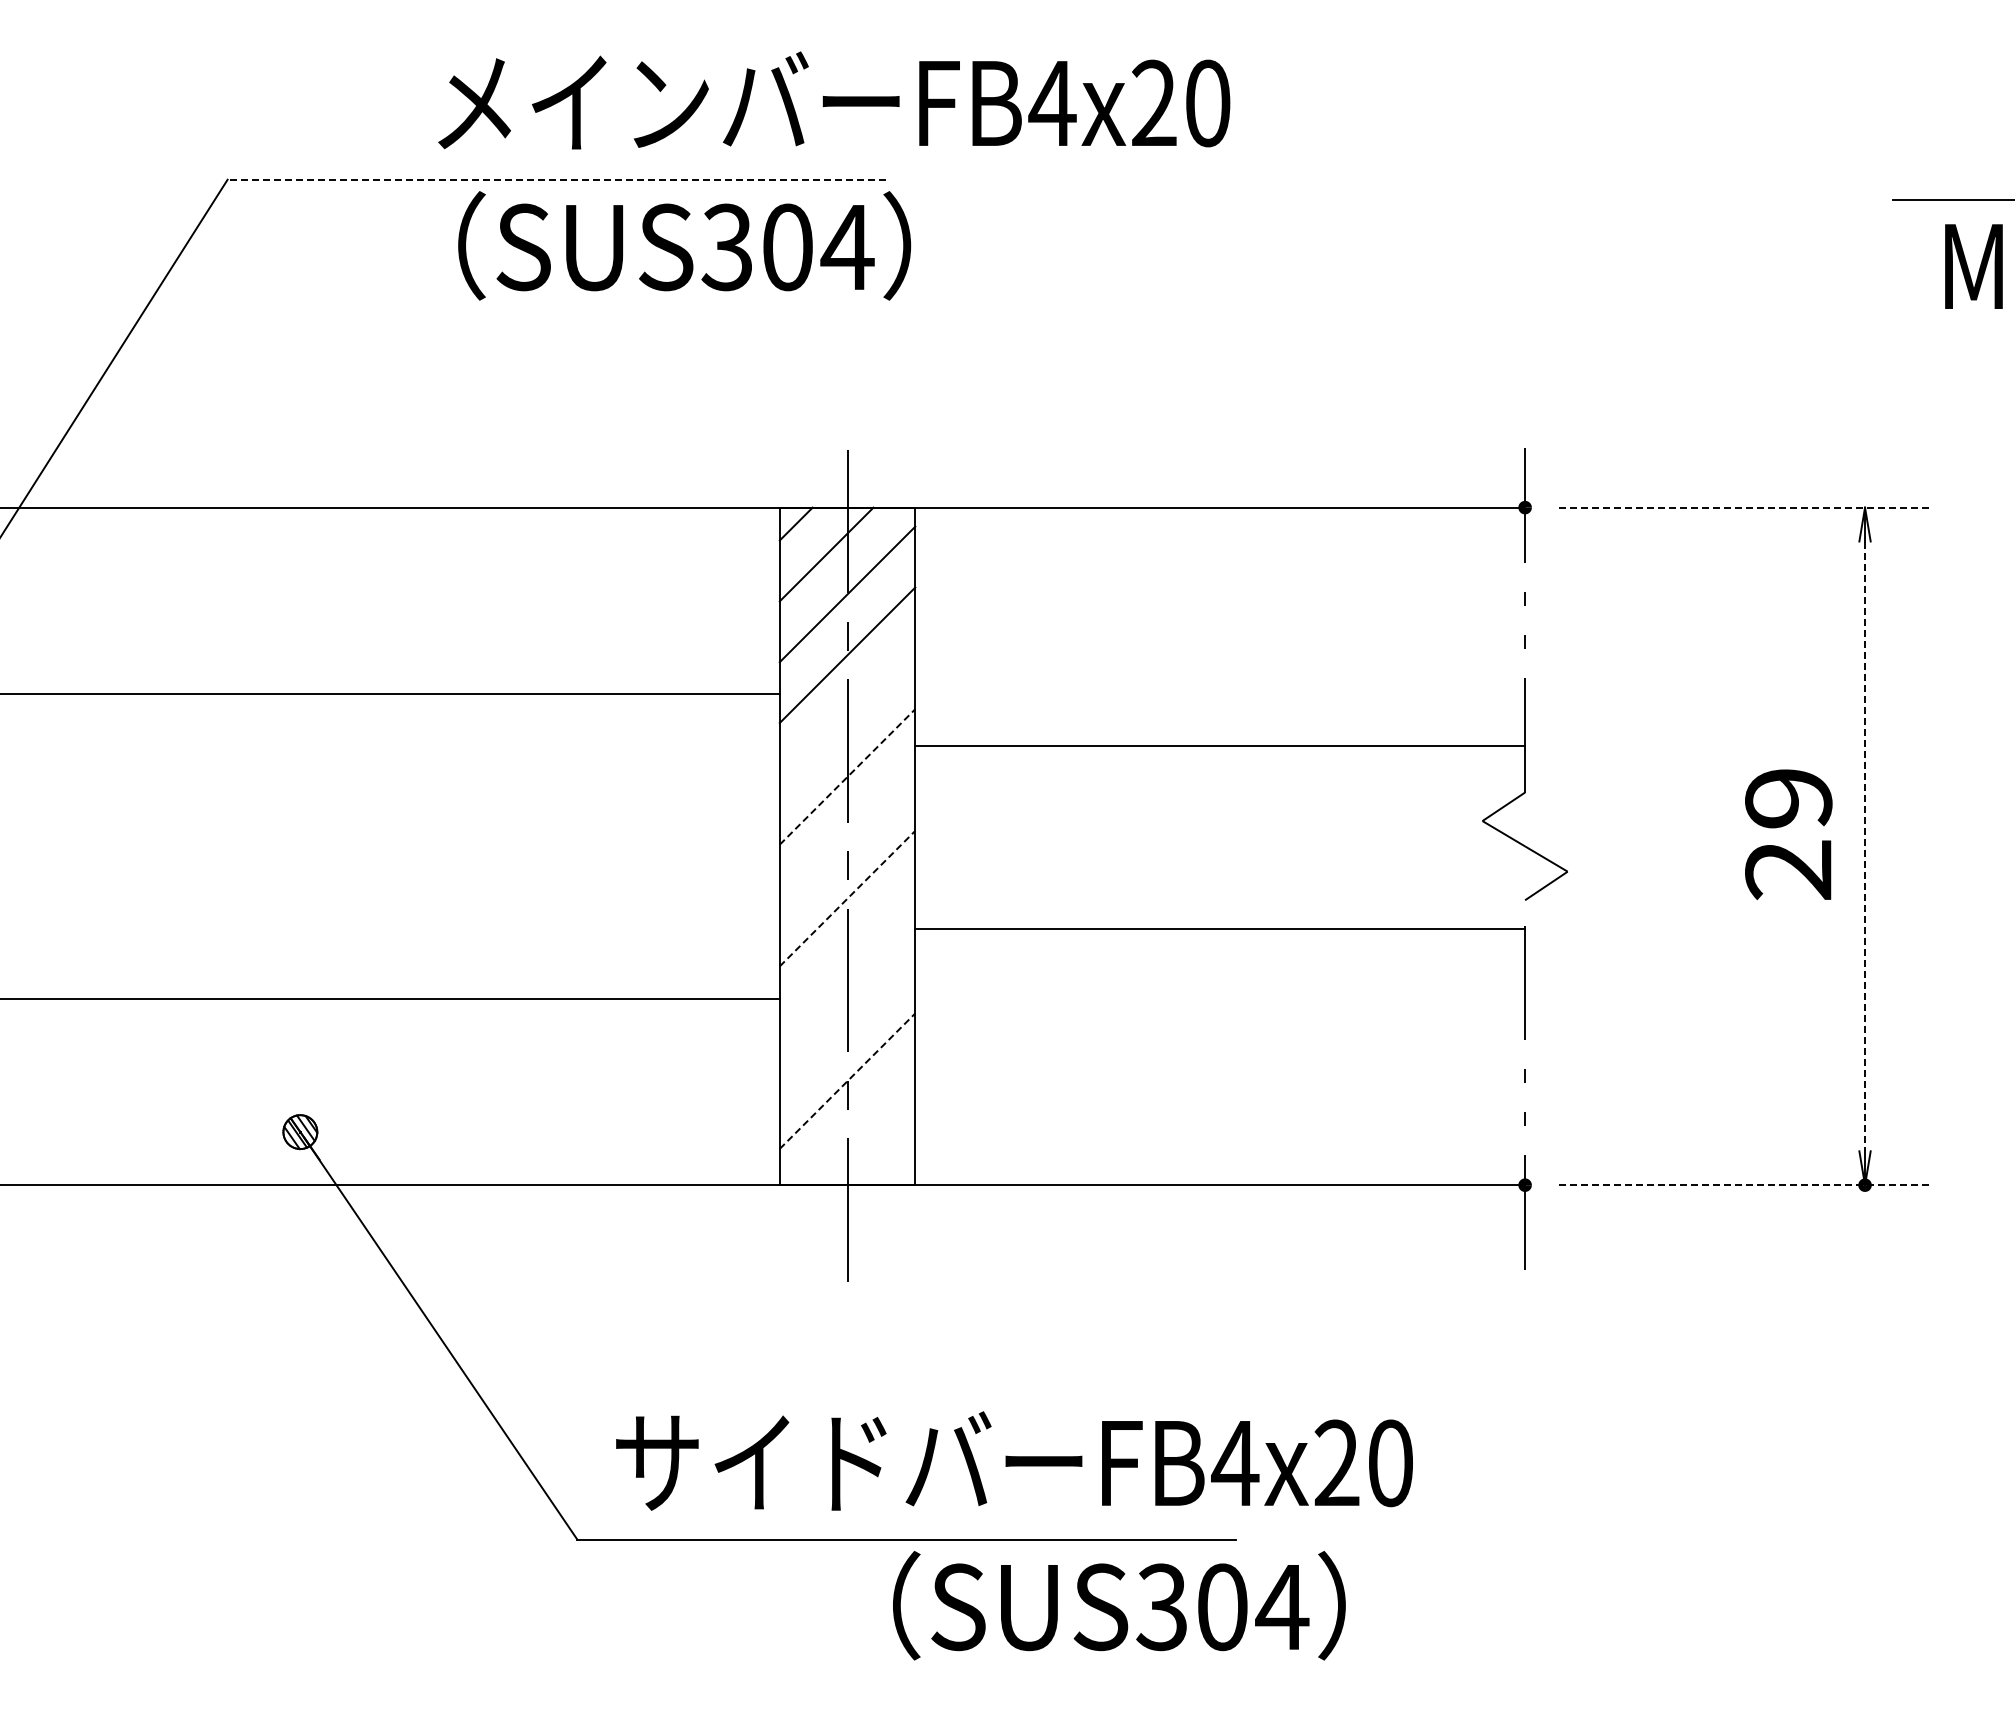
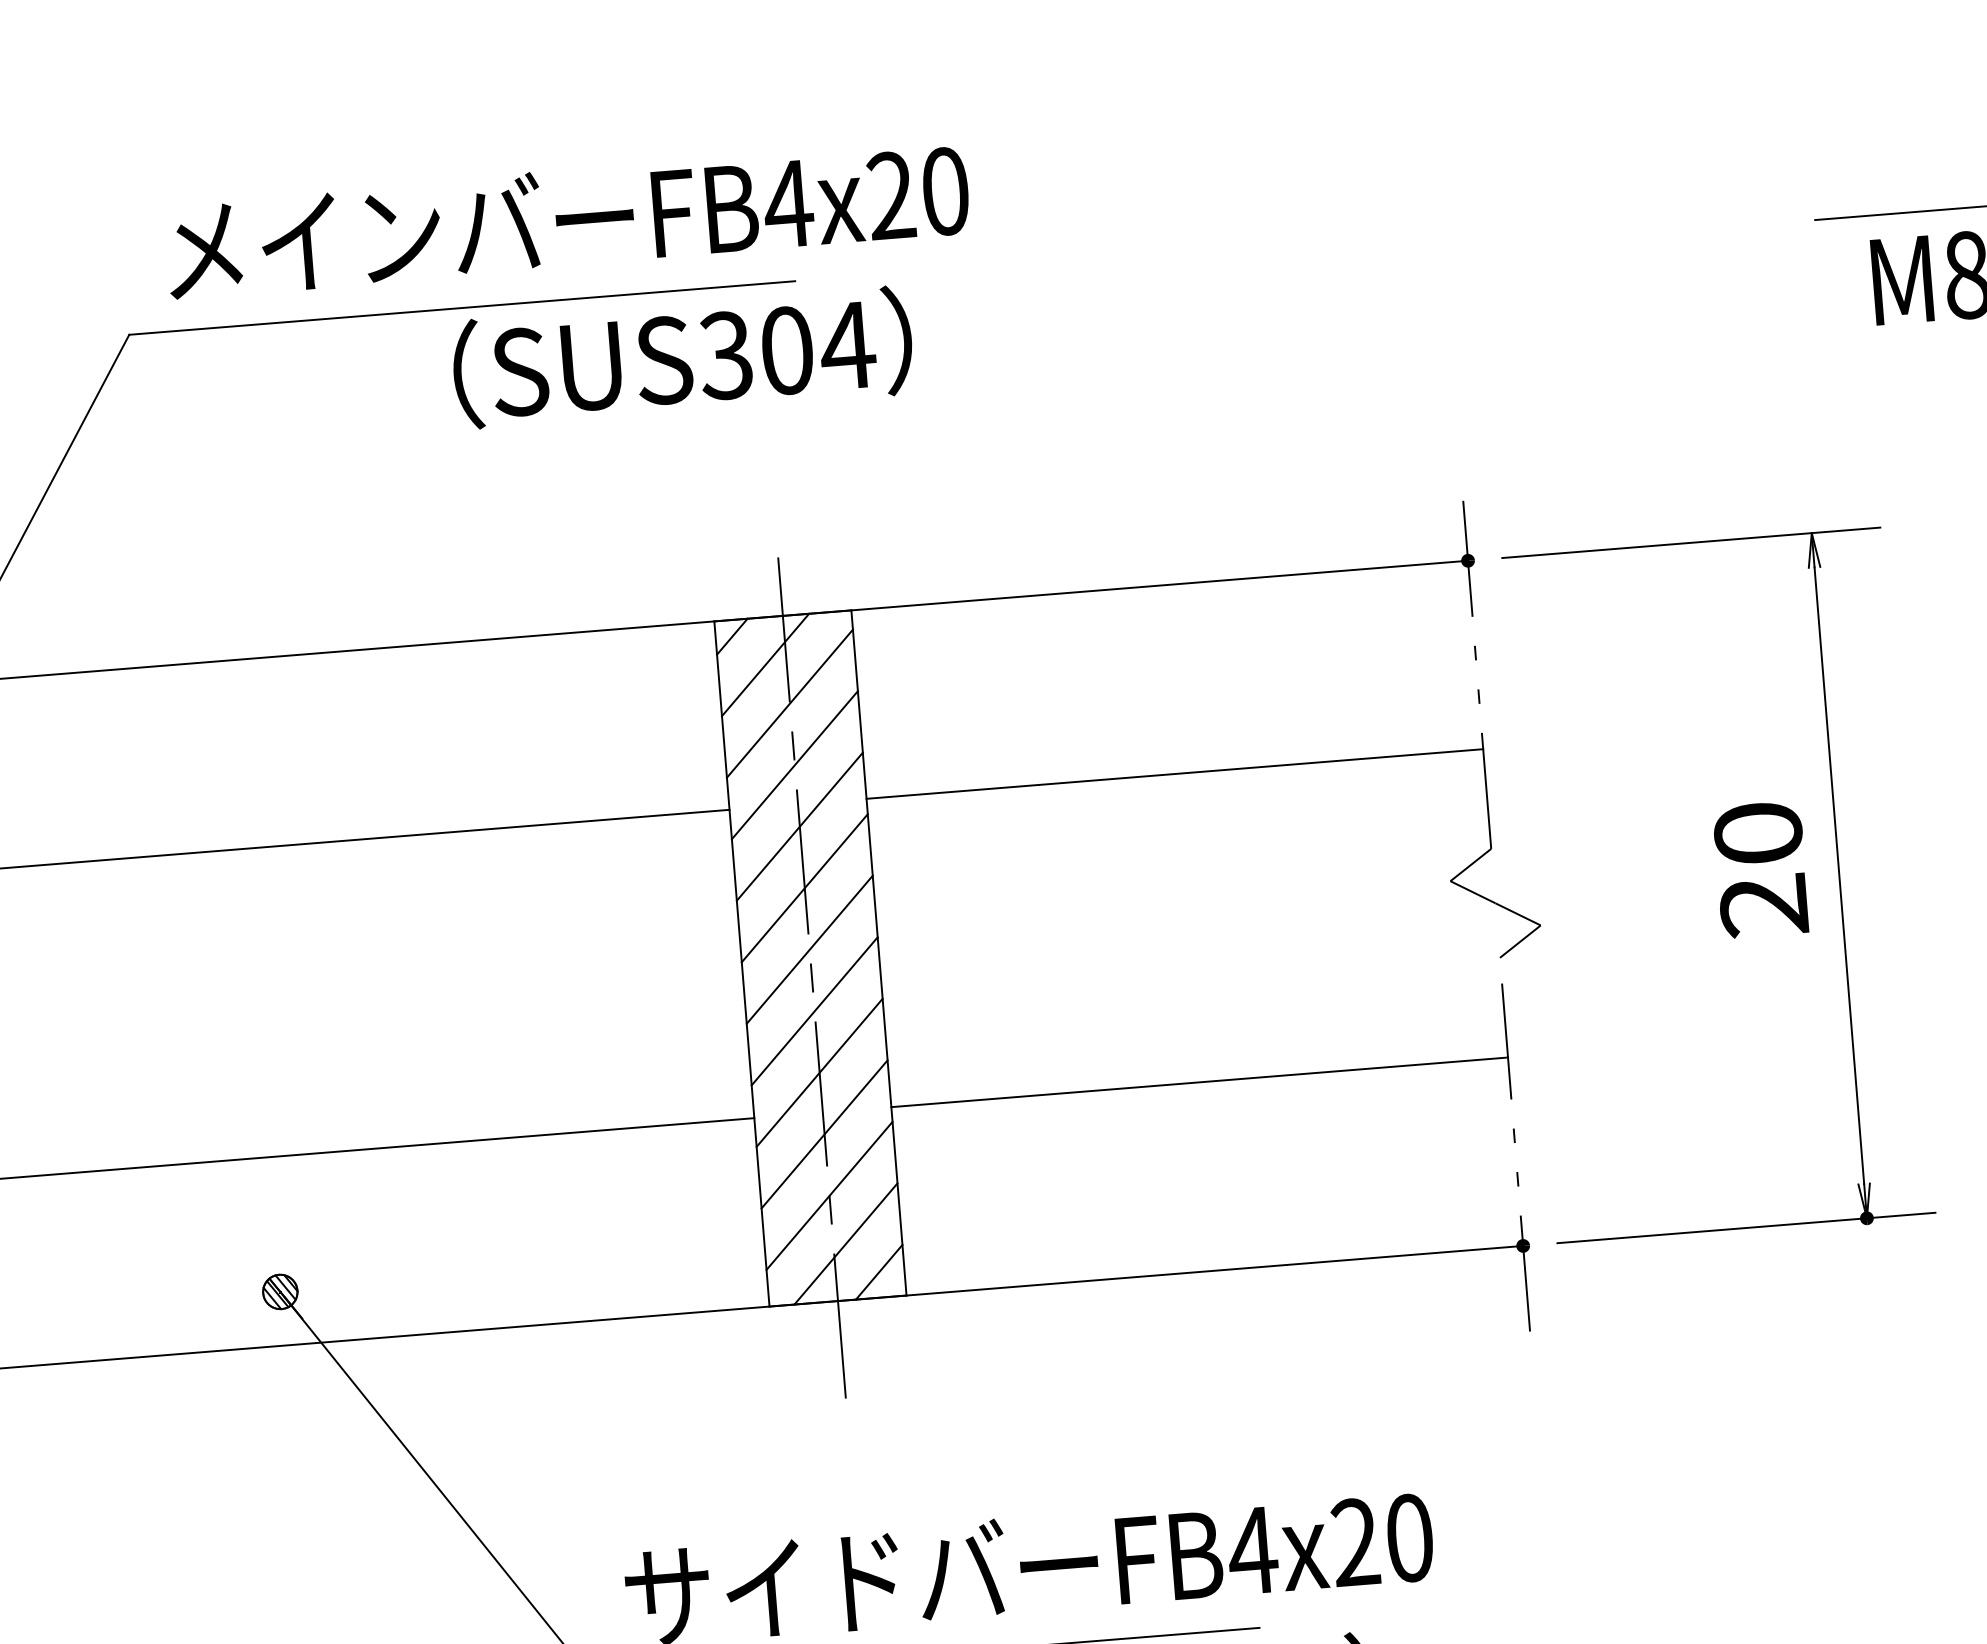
text: (834, 100) -> (567, 218), moved
line: (556, 179) -> (461, 307), dashed -> solid
text: (684, 245) -> (682, 357), moved
line: (1745, 507) -> (1690, 542), dashed -> solid
line: (847, 715) -> (799, 826), added
line: (1220, 745) -> (1175, 773), moved
line: (847, 776) -> (804, 887), dashed -> solid
text: (1788, 798) -> (1758, 833), 29 -> 20
line: (847, 837) -> (809, 949), added
line: (1865, 846) -> (1839, 875), dashed -> solid
line: (847, 898) -> (814, 1011), dashed -> solid
line: (1220, 928) -> (1199, 1081), moved
line: (847, 959) -> (819, 1072), added
line: (847, 1020) -> (824, 1134), added
line: (847, 1081) -> (829, 1196), dashed -> solid
line: (859, 1129) -> (845, 1243), added
line: (890, 1160) -> (879, 1272), added
line: (1745, 1185) -> (1746, 1228), dashed -> solid

